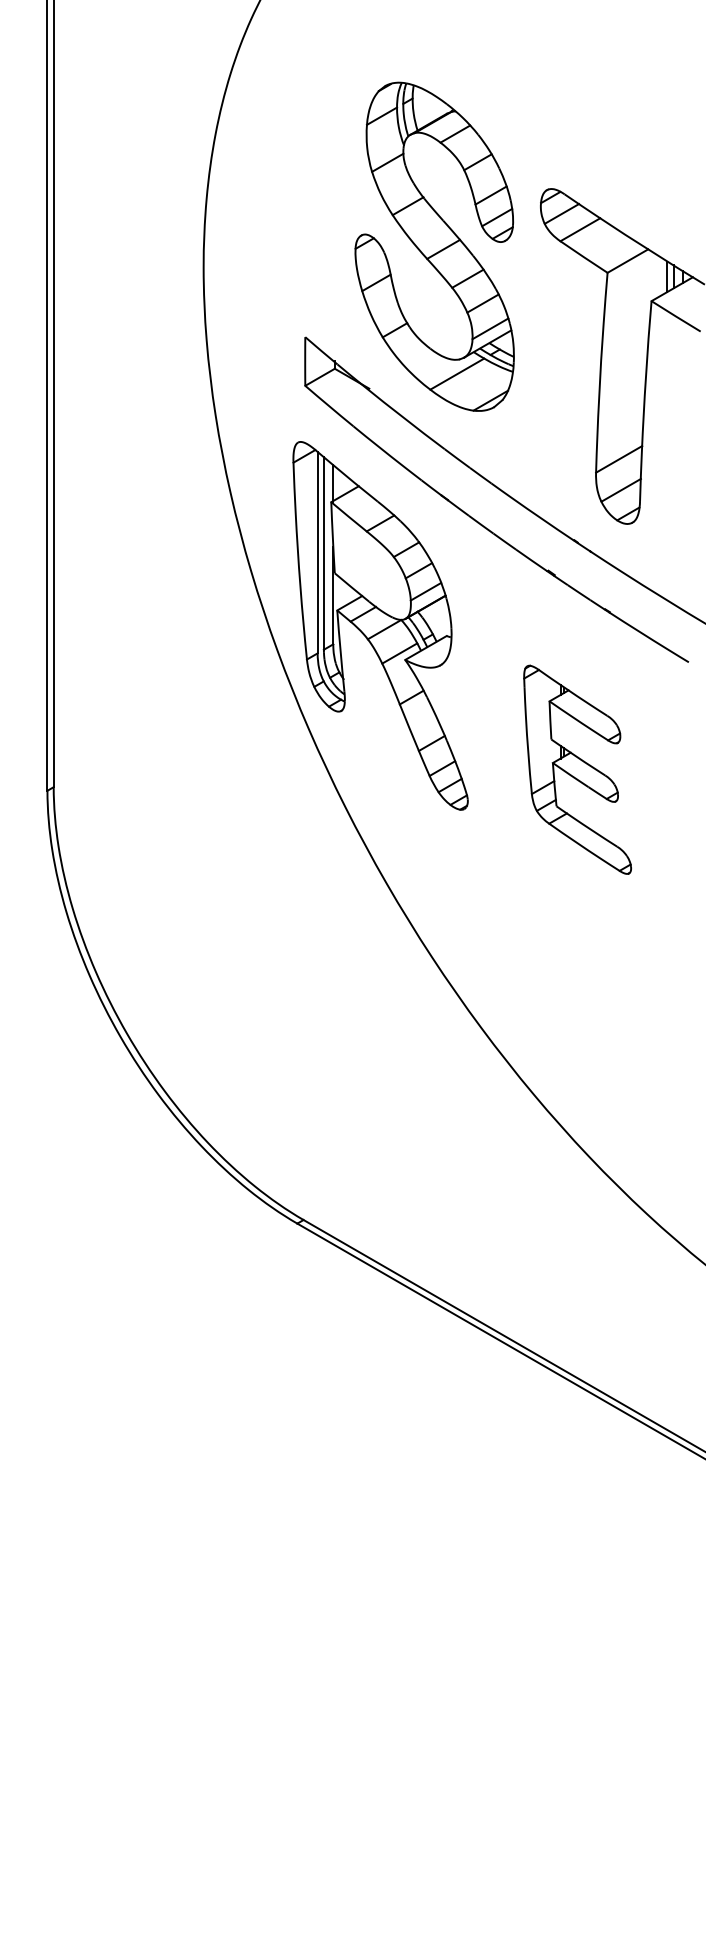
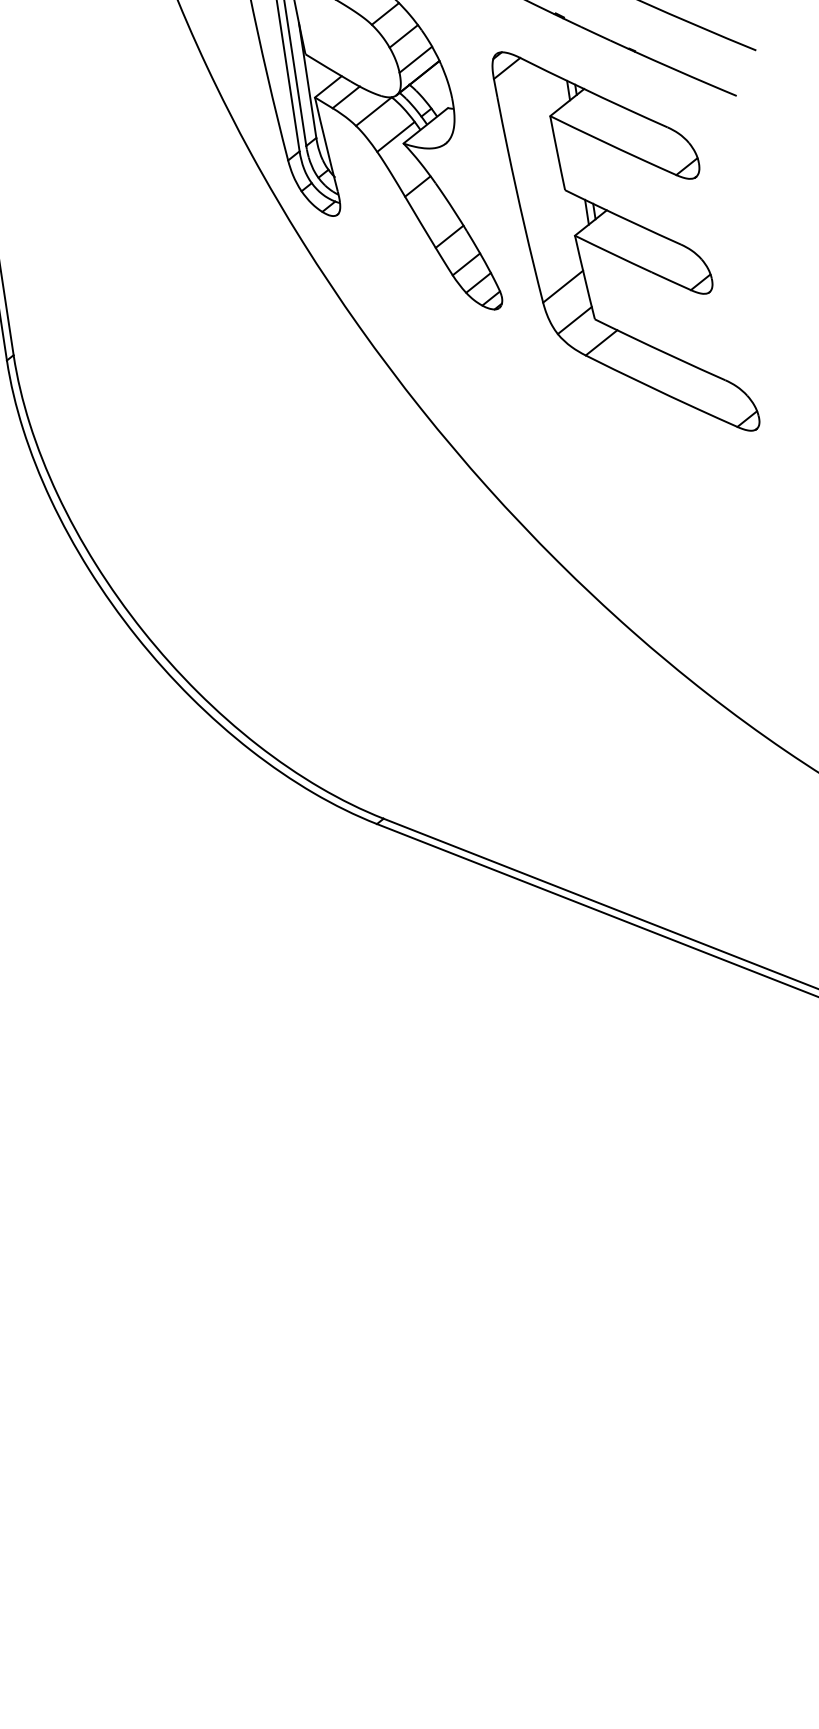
part: (577, 769) -> (625, 241), size x1.67

